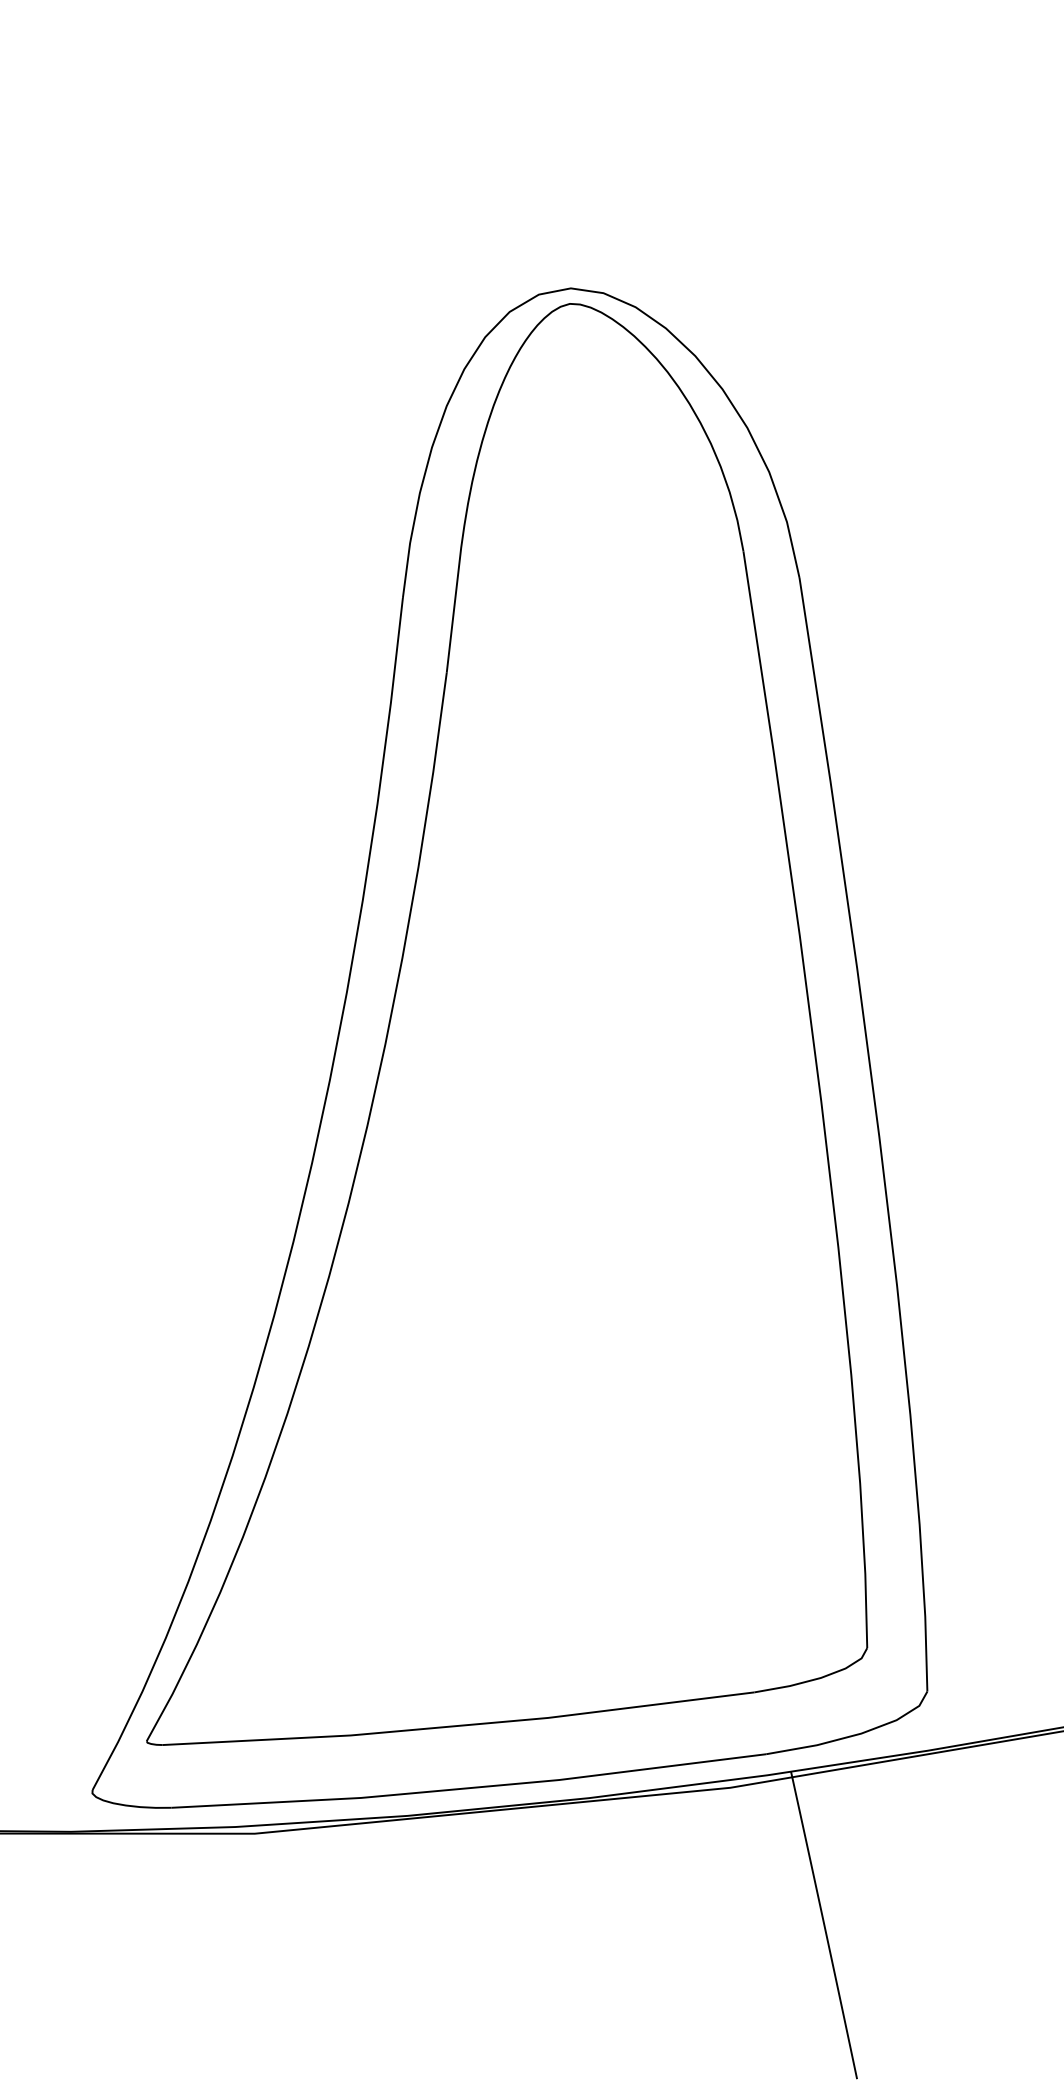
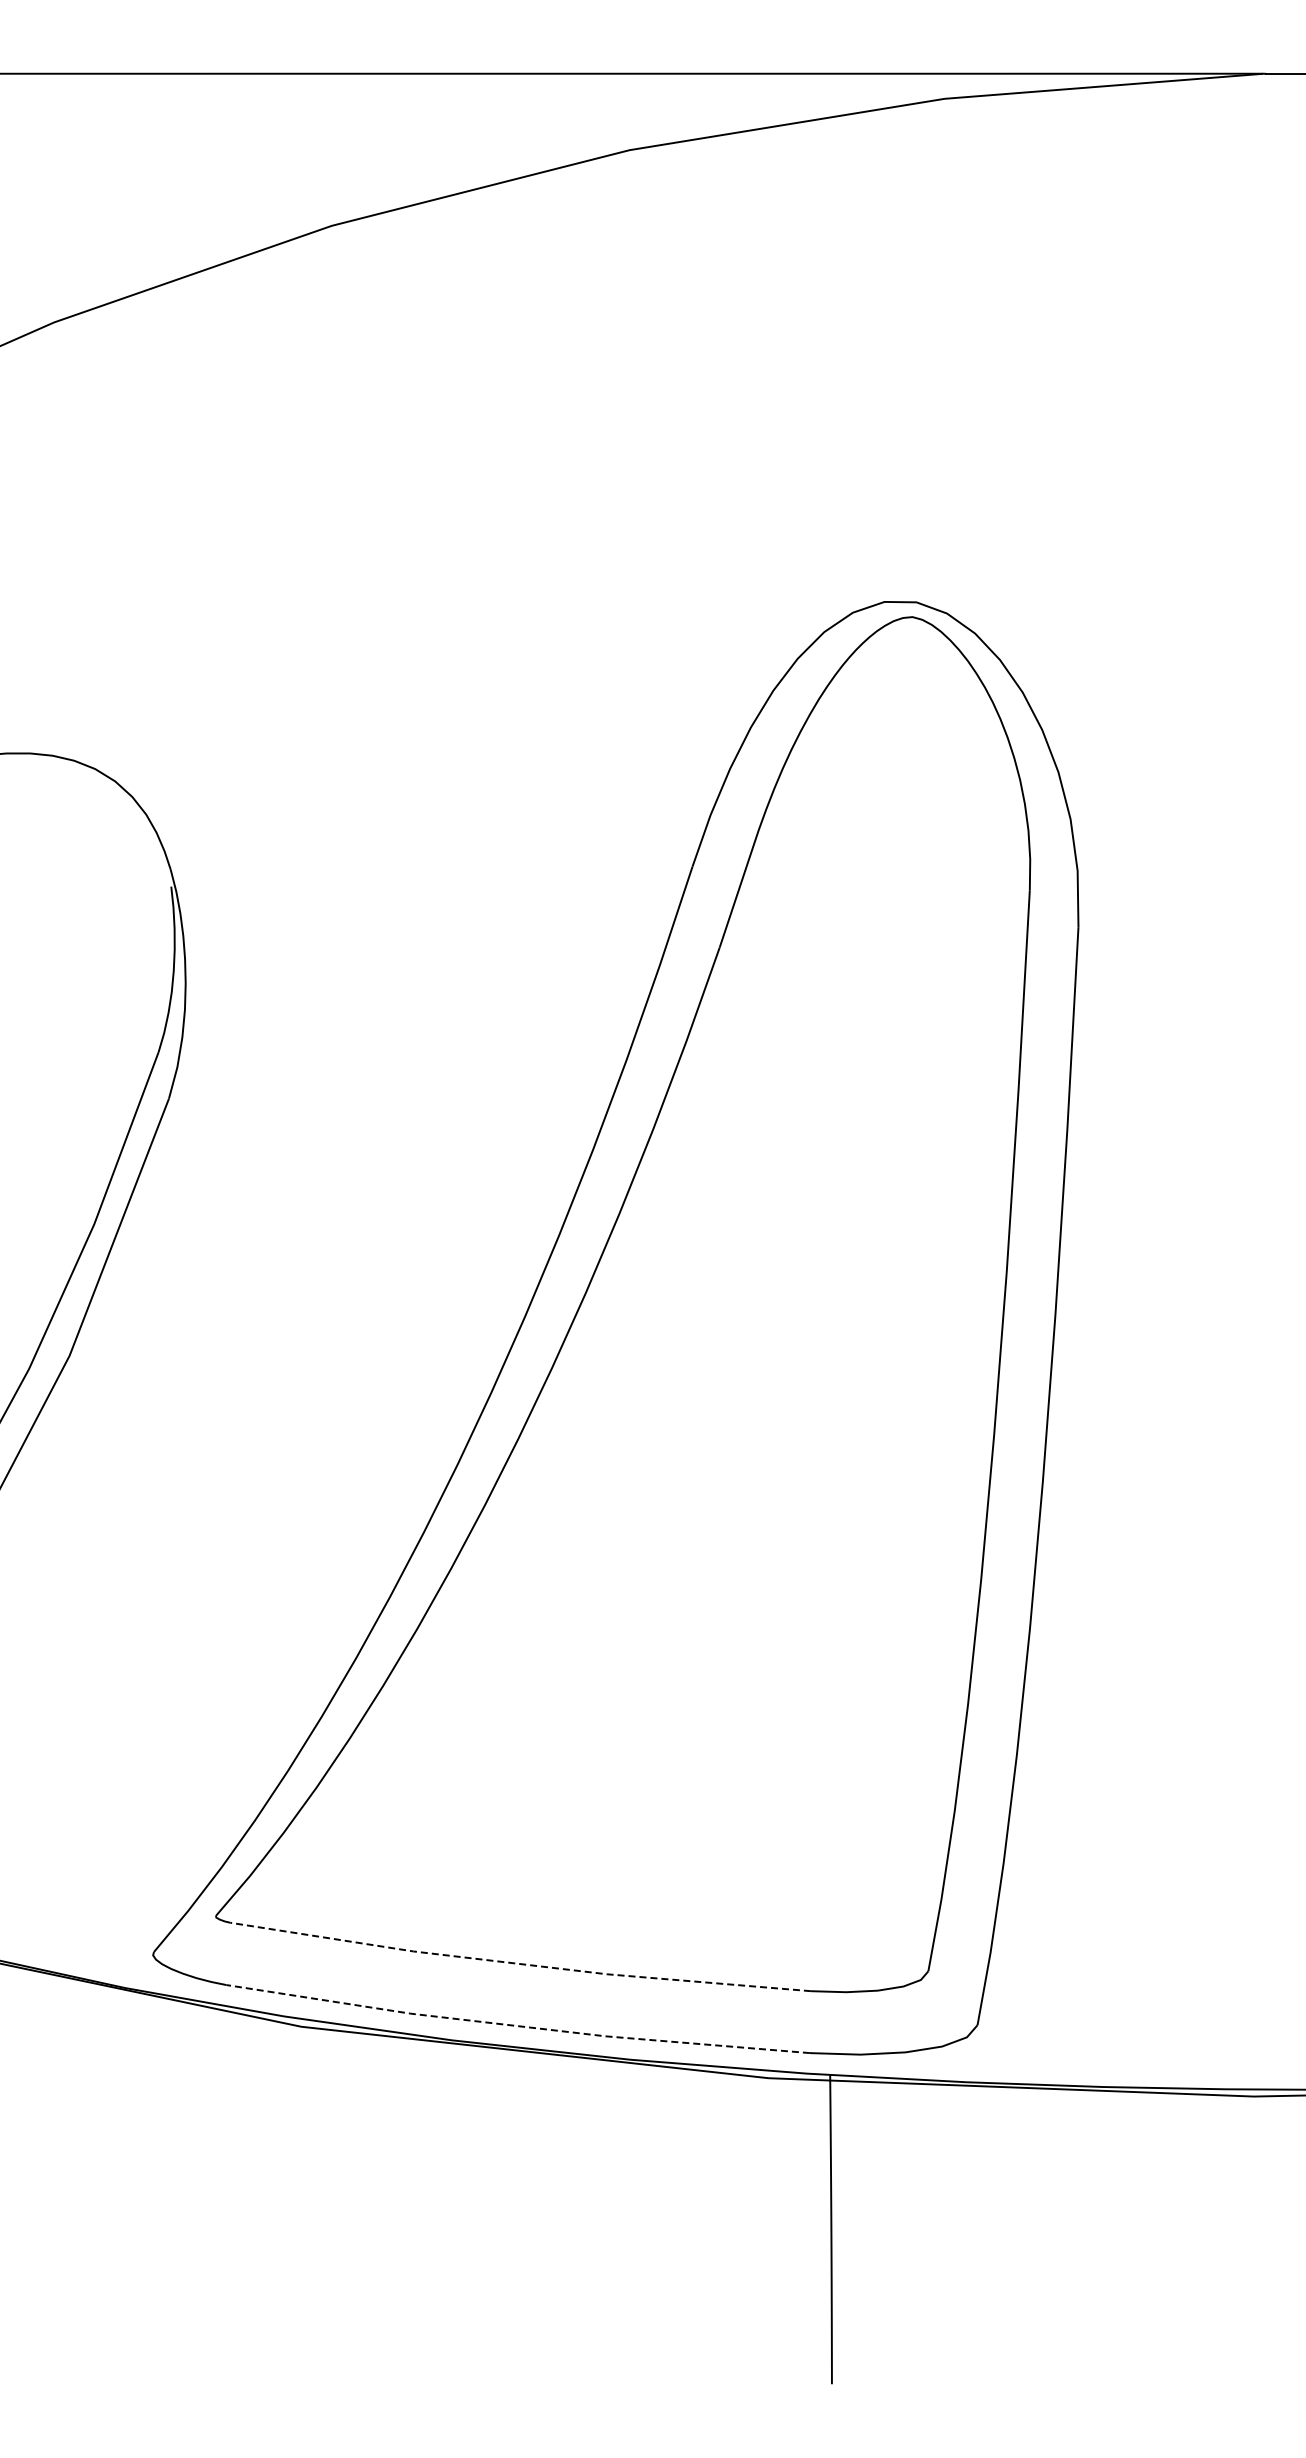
line: (458, 1725) -> (519, 1963), solid -> dashed
line: (469, 1788) -> (517, 2026), solid -> dashed

